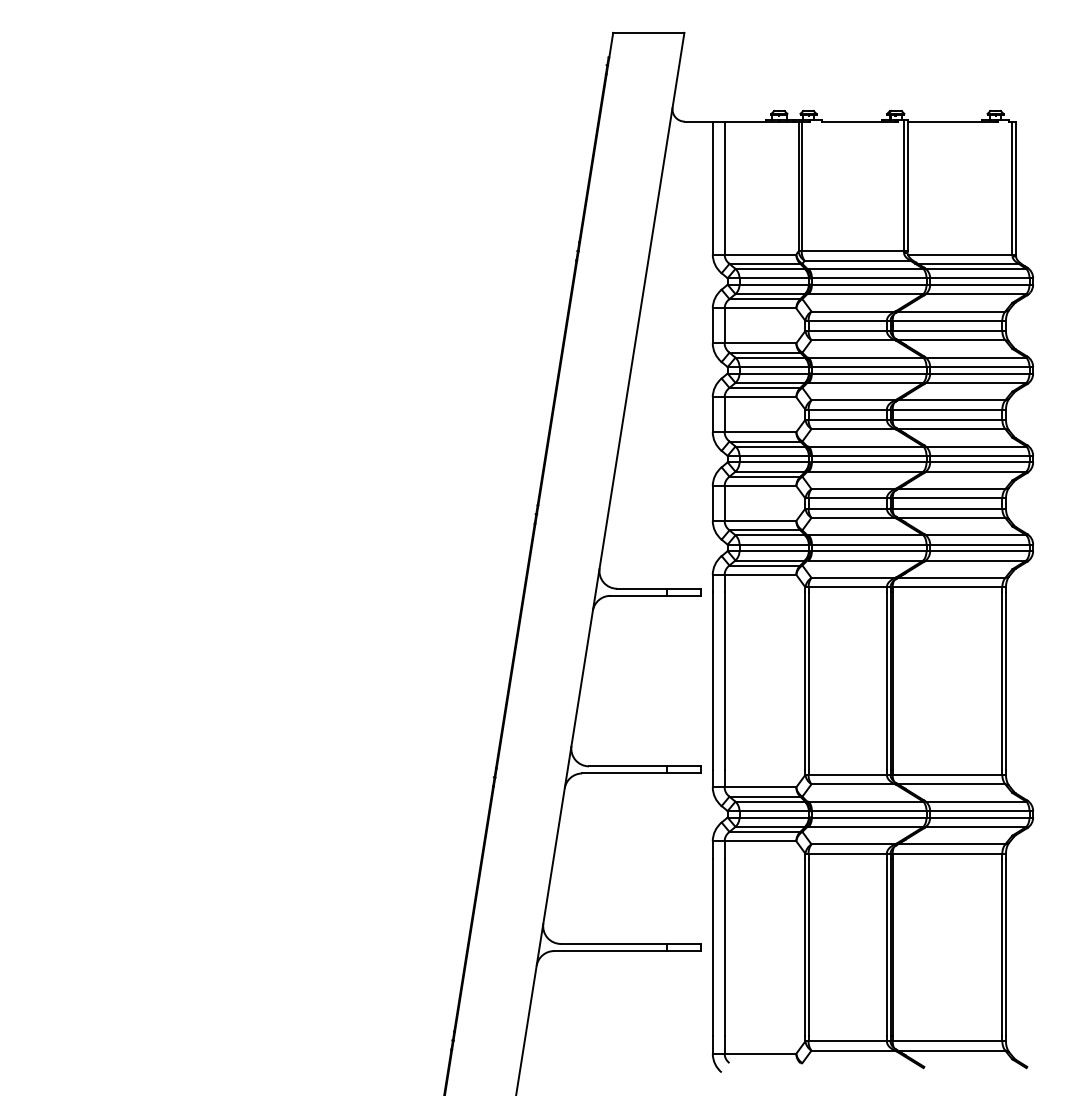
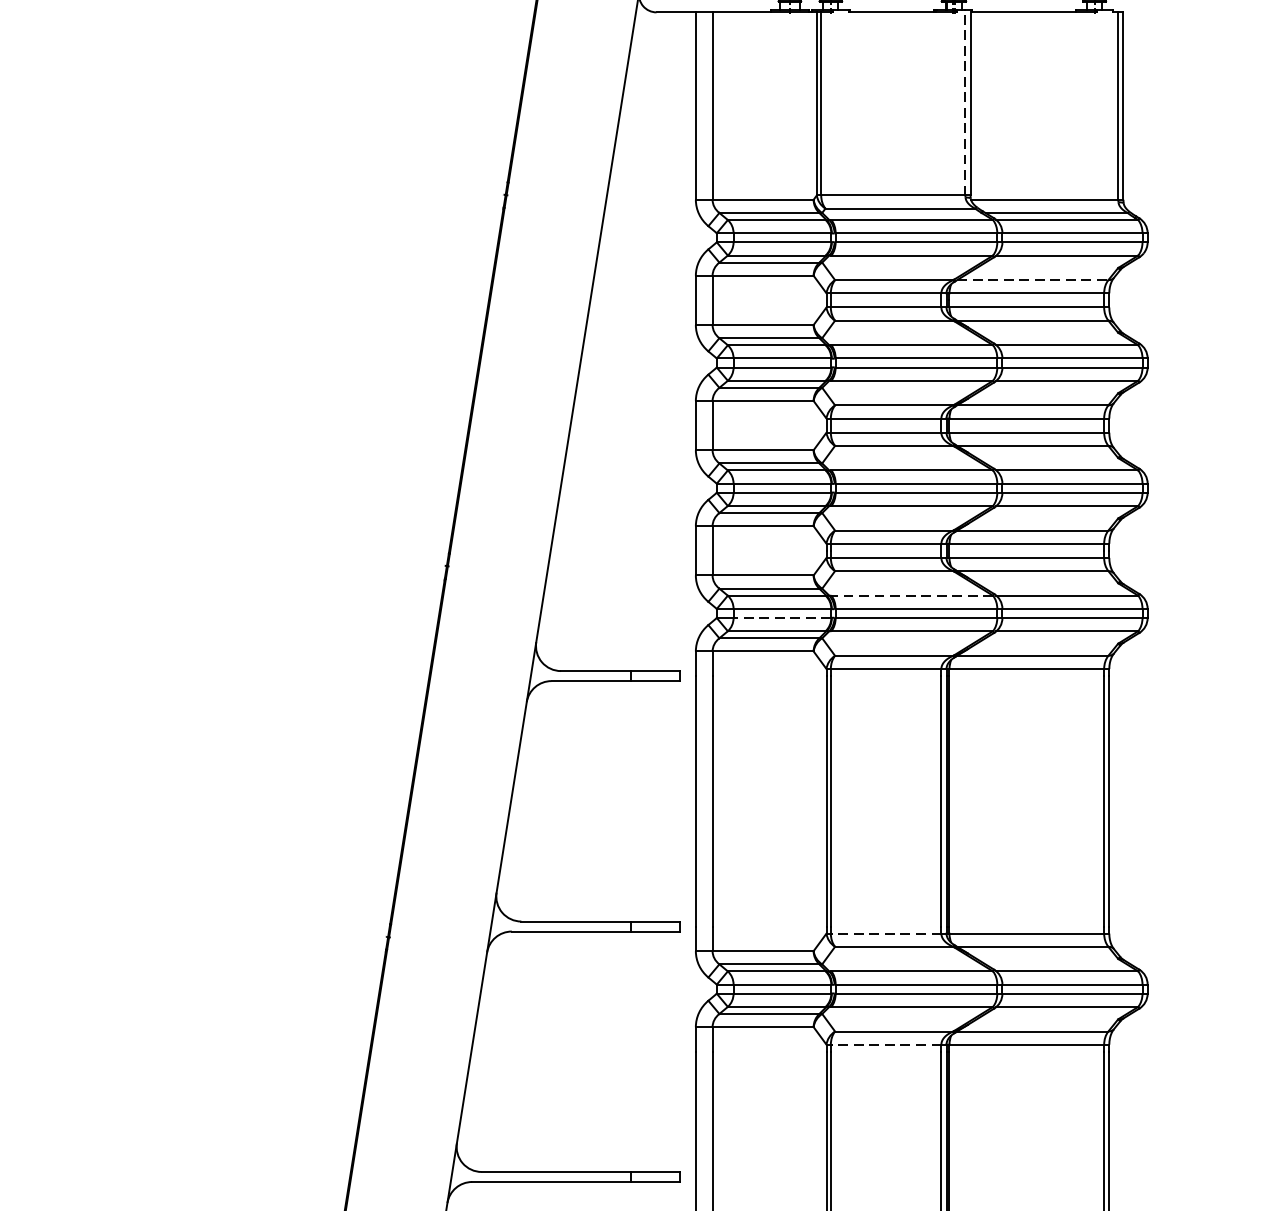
line: (903, 185) -> (964, 102), solid -> dashed
line: (951, 311) -> (1032, 280), solid -> dashed
line: (865, 535) -> (911, 595), solid -> dashed
line: (774, 551) -> (782, 618), solid -> dashed
line: (847, 774) -> (885, 933), solid -> dashed
line: (847, 853) -> (885, 1044), solid -> dashed

